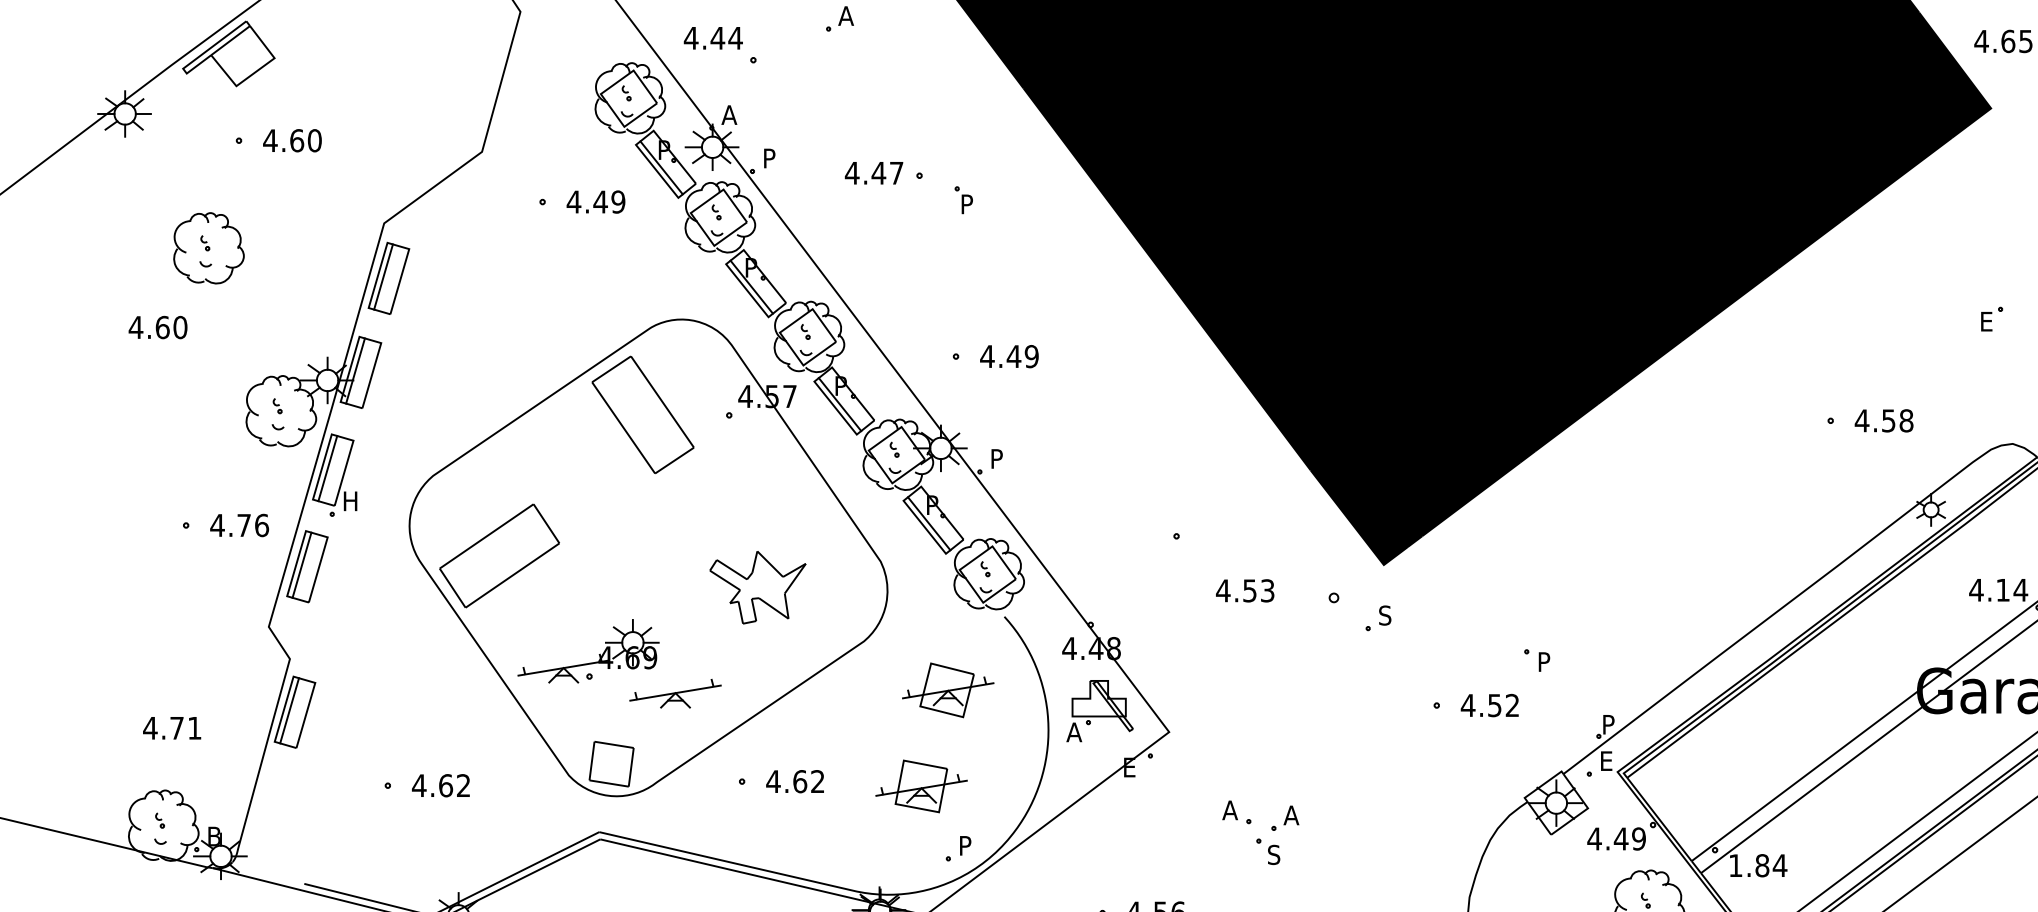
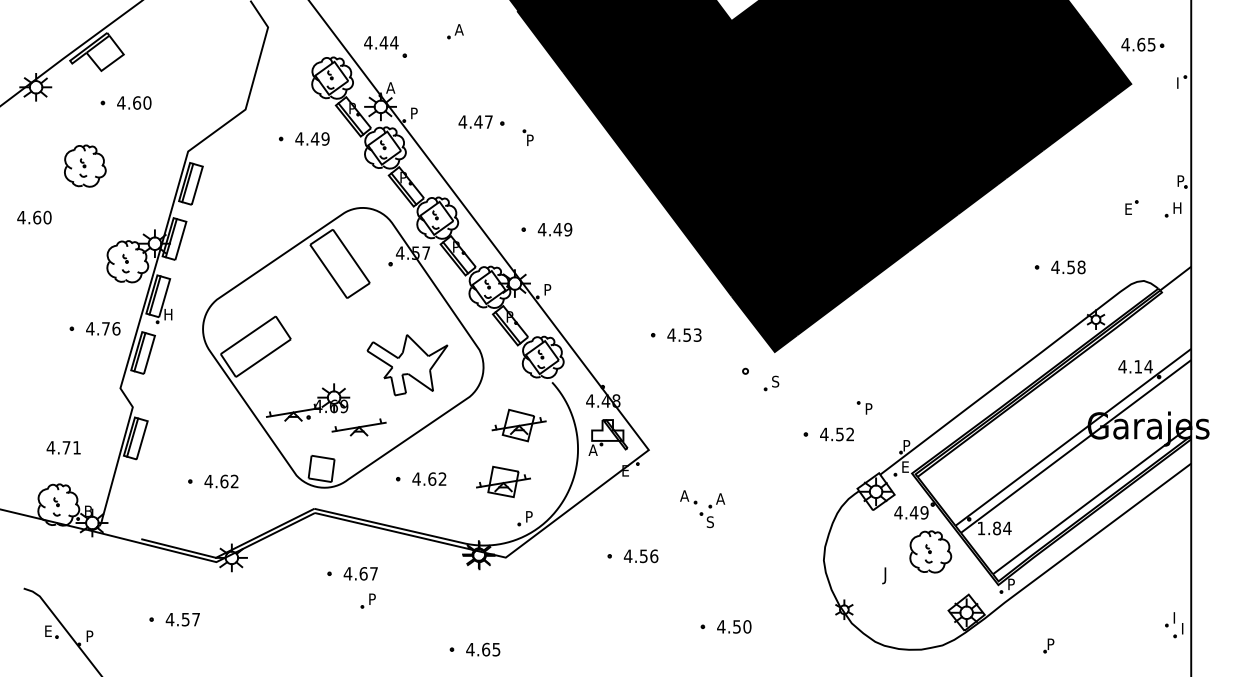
text: (158, 327) -> (34, 217), moved
part: (757, 587) -> (407, 365), size x1.43
text: (1245, 589) -> (684, 334), moved

